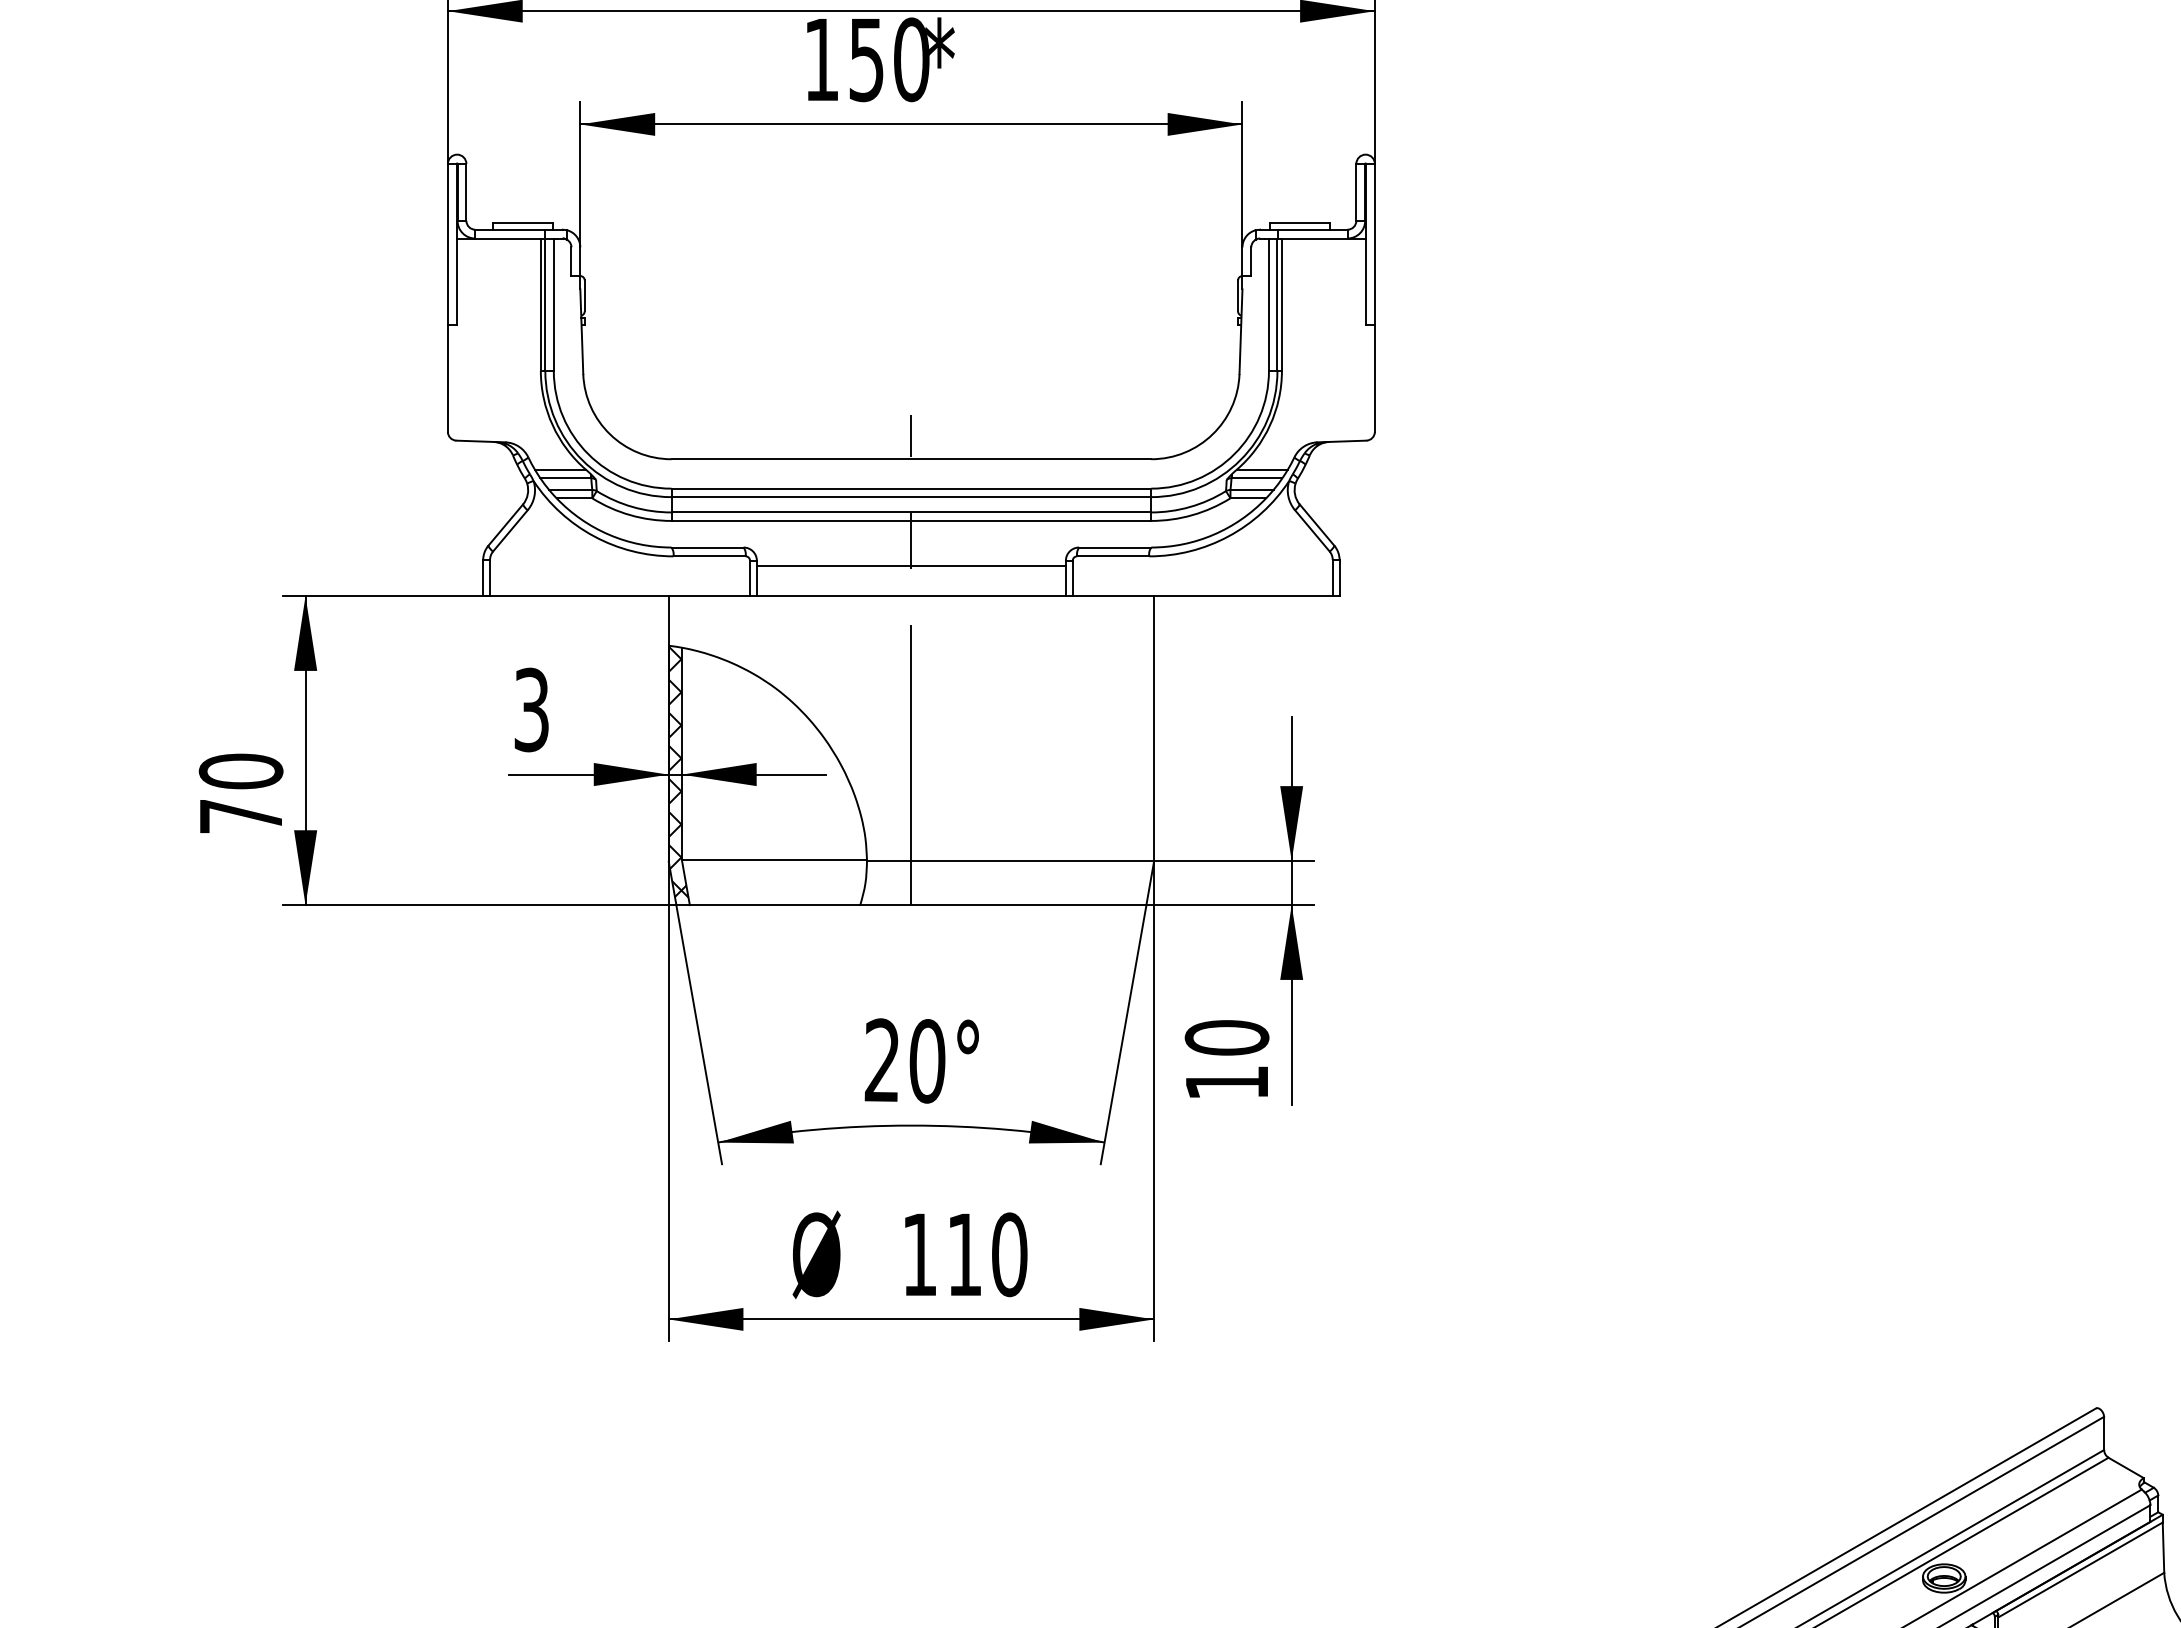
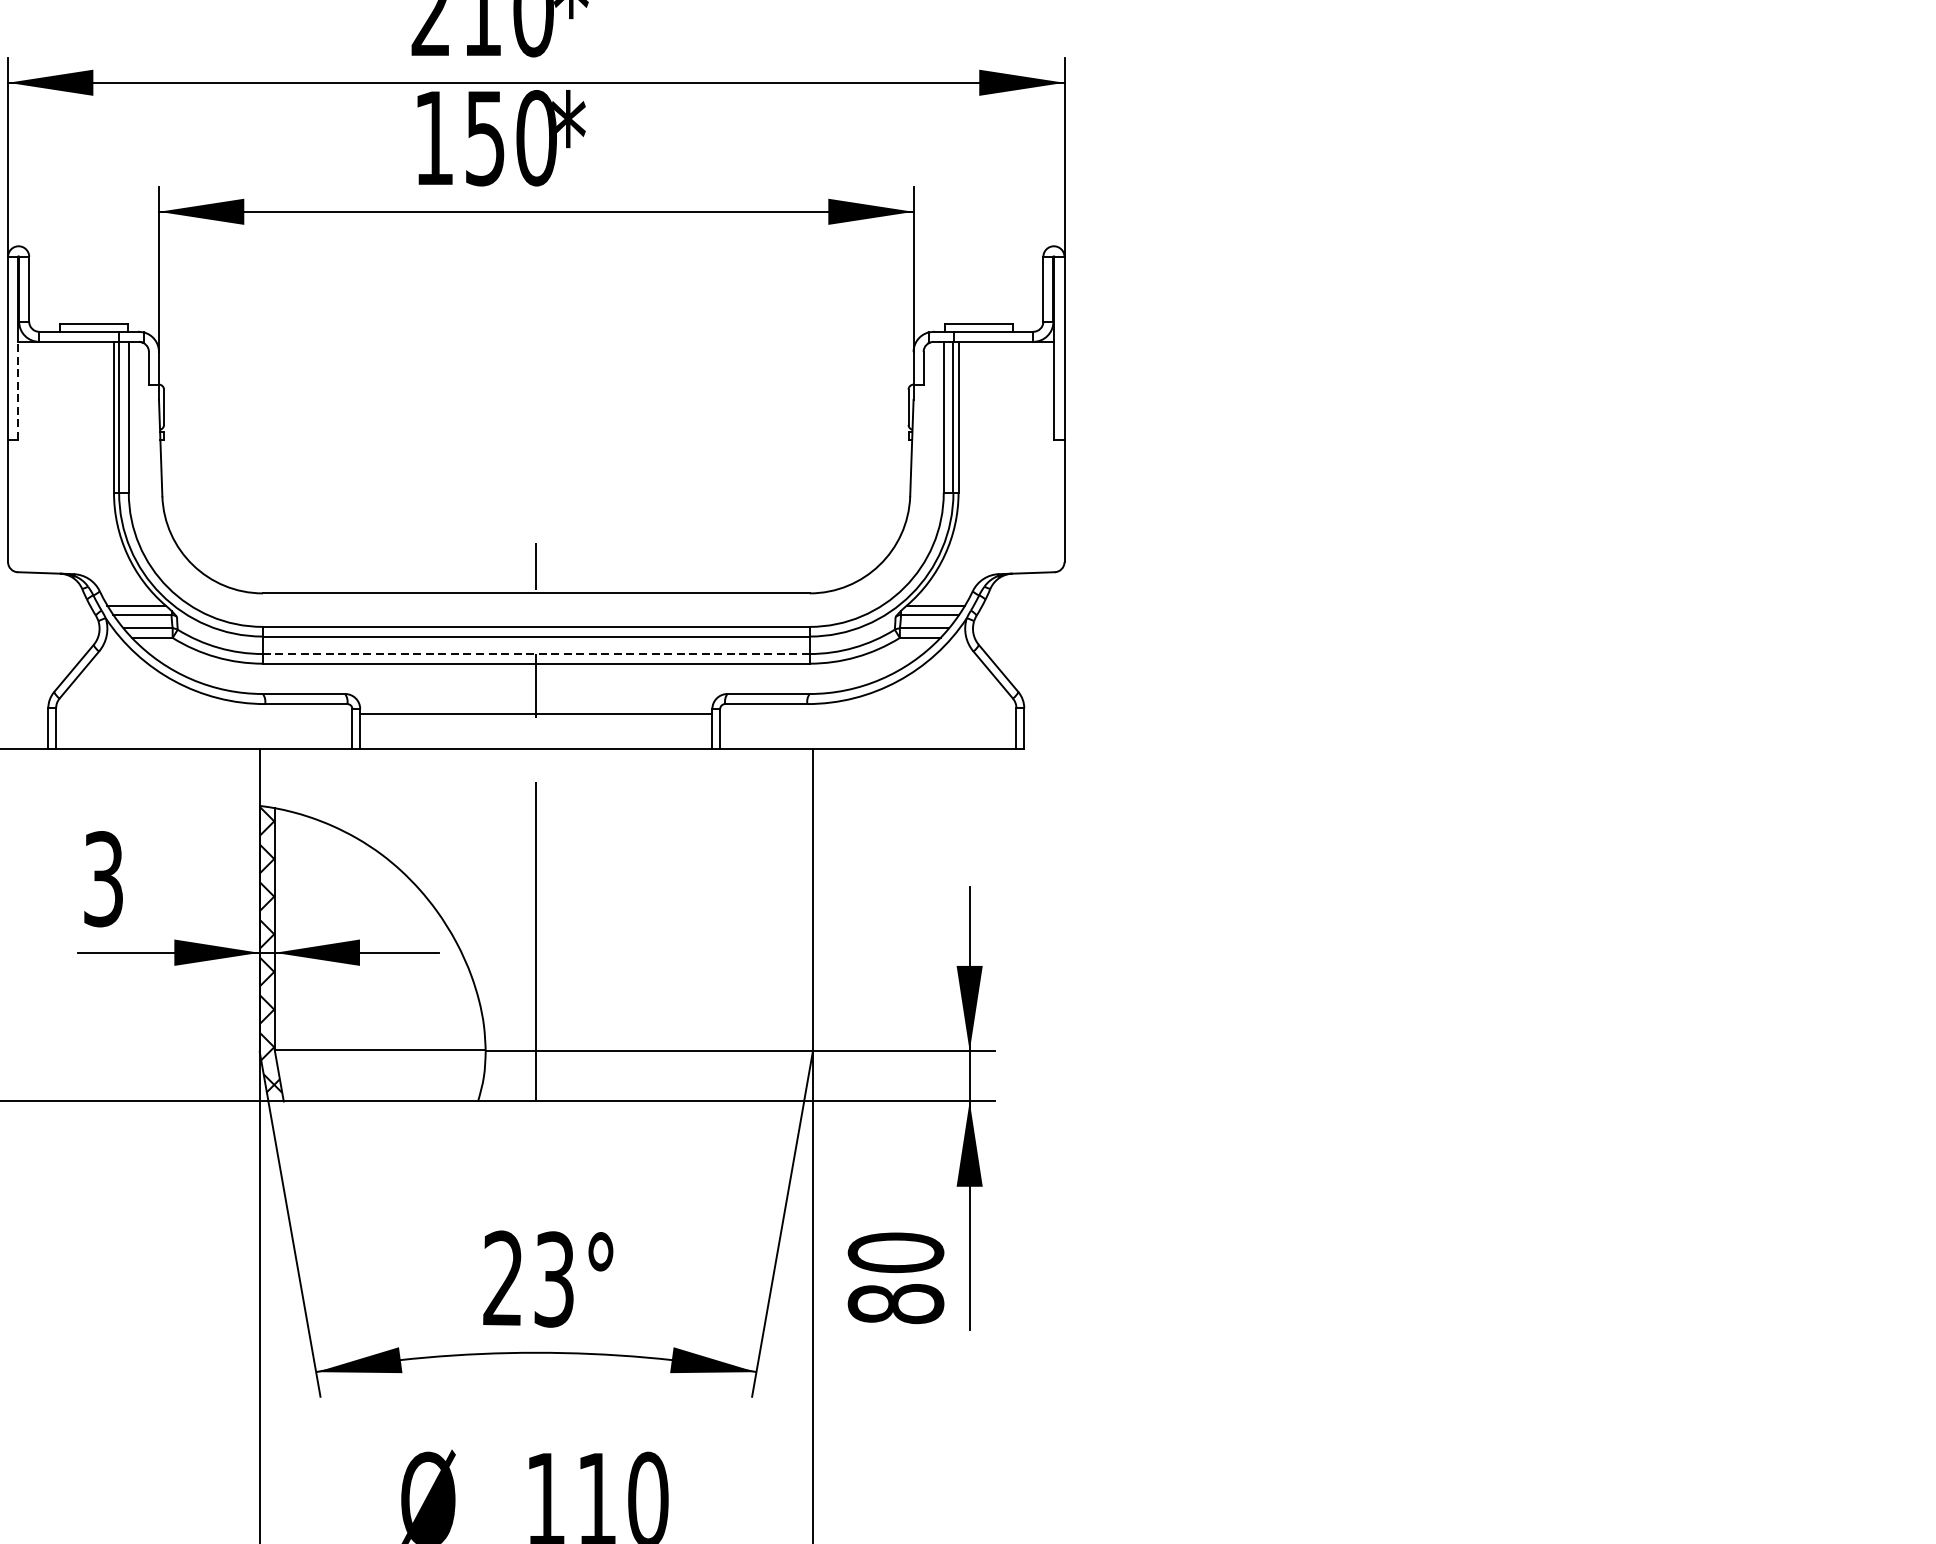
line: (456, 281) -> (17, 390), solid -> dashed
line: (911, 512) -> (536, 654), solid -> dashed
text: (927, 1061) -> (554, 1279), 20° -> 23°
text: (1226, 1082) -> (895, 1303), 10 -> 80

